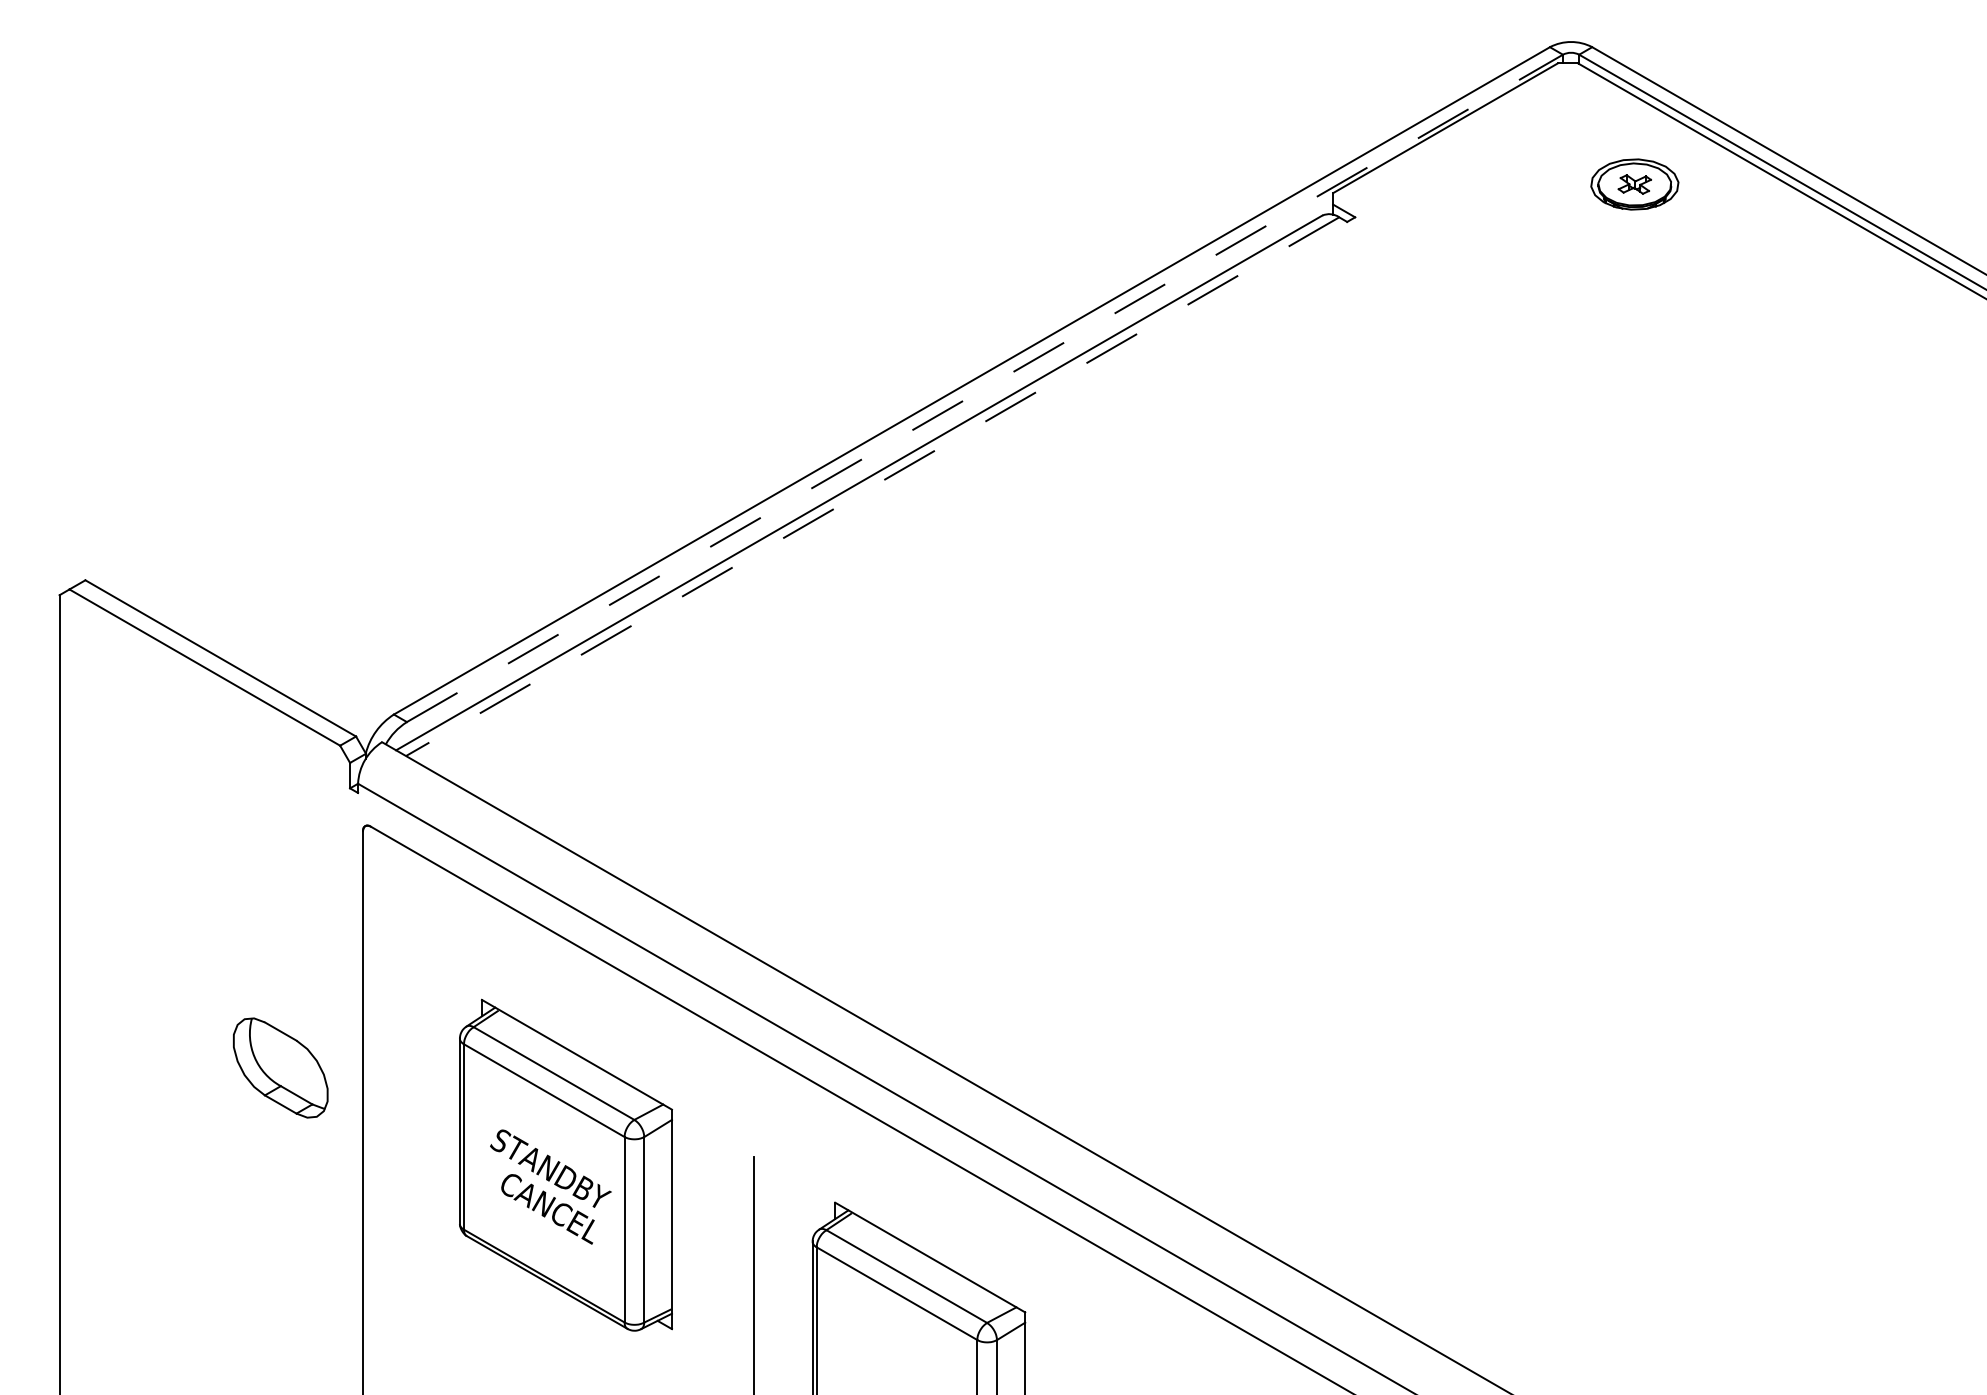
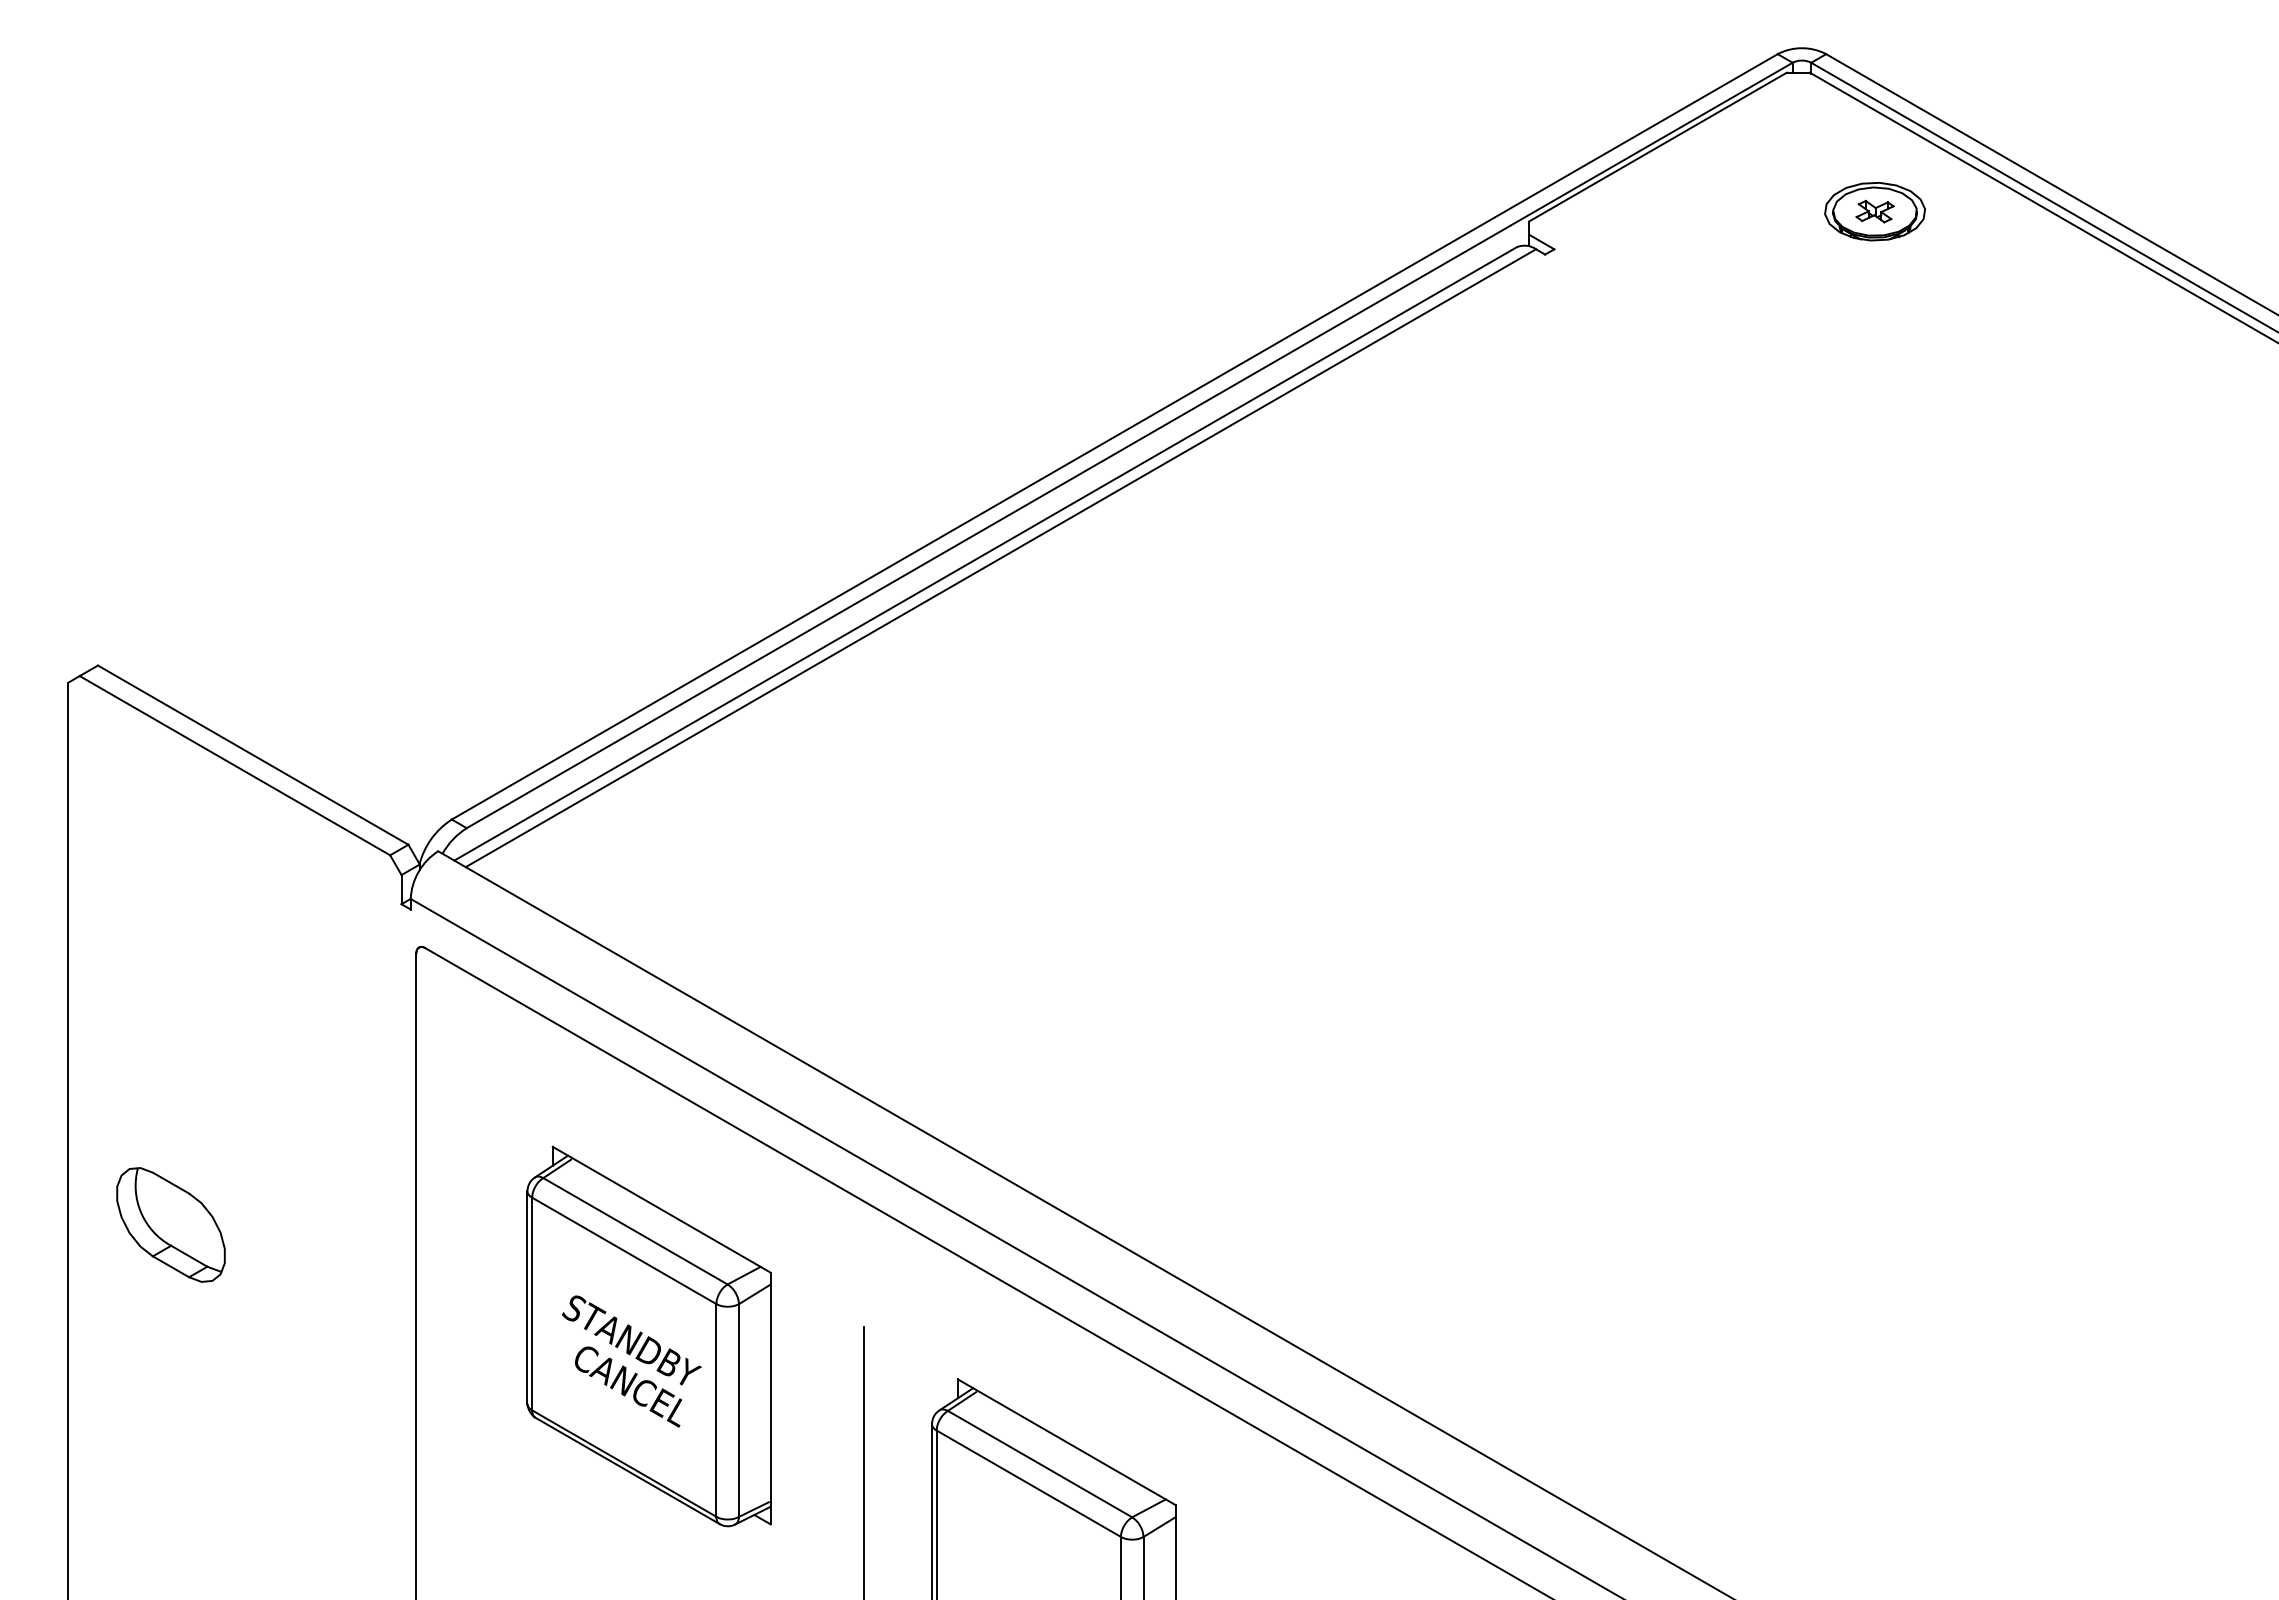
line: (985, 388) -> (1130, 445), dashed -> solid
line: (872, 486) -> (1000, 558), dashed -> solid
part: (280, 1067) -> (170, 1224), moved

